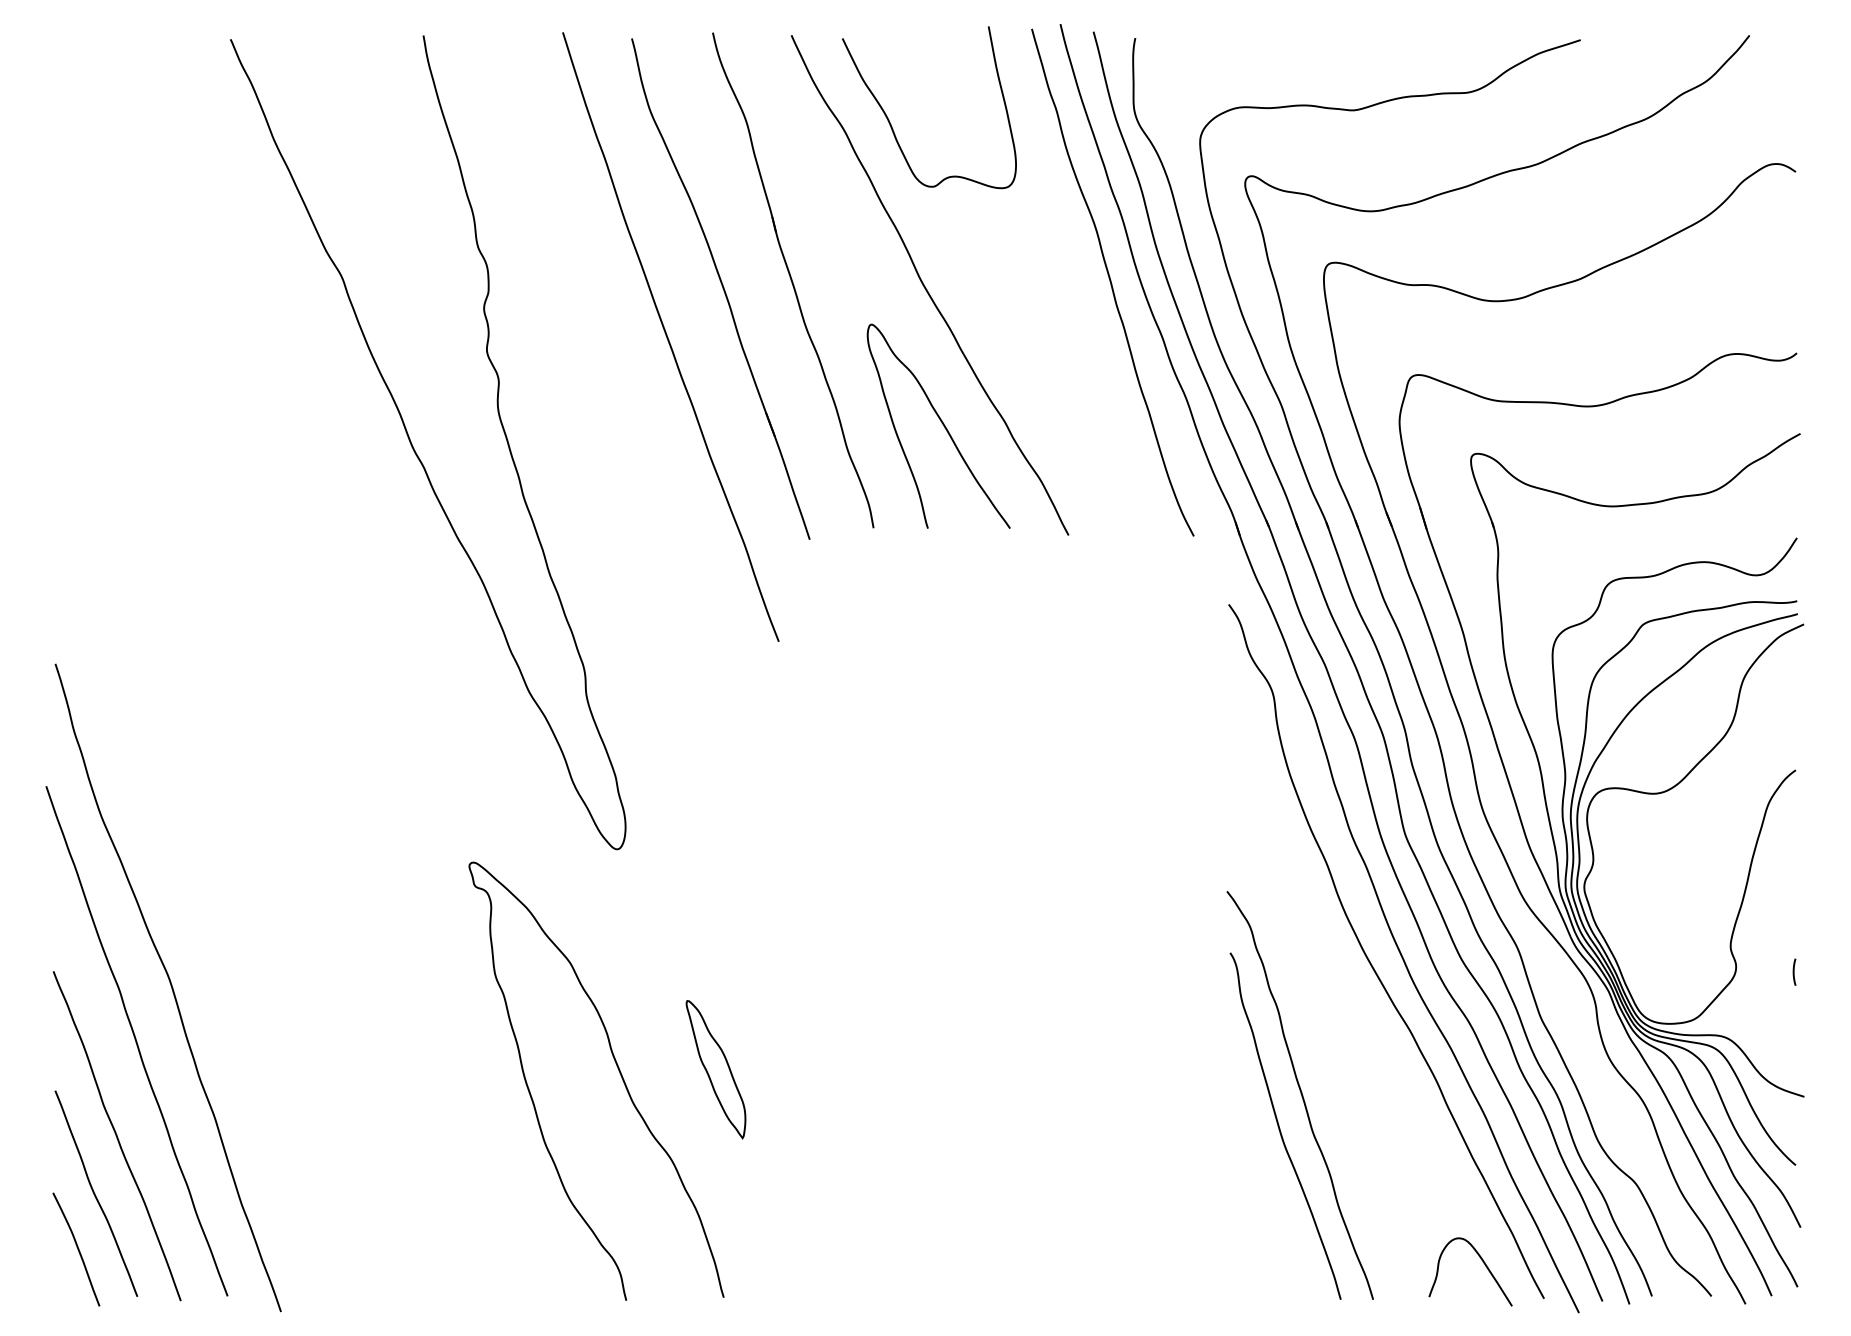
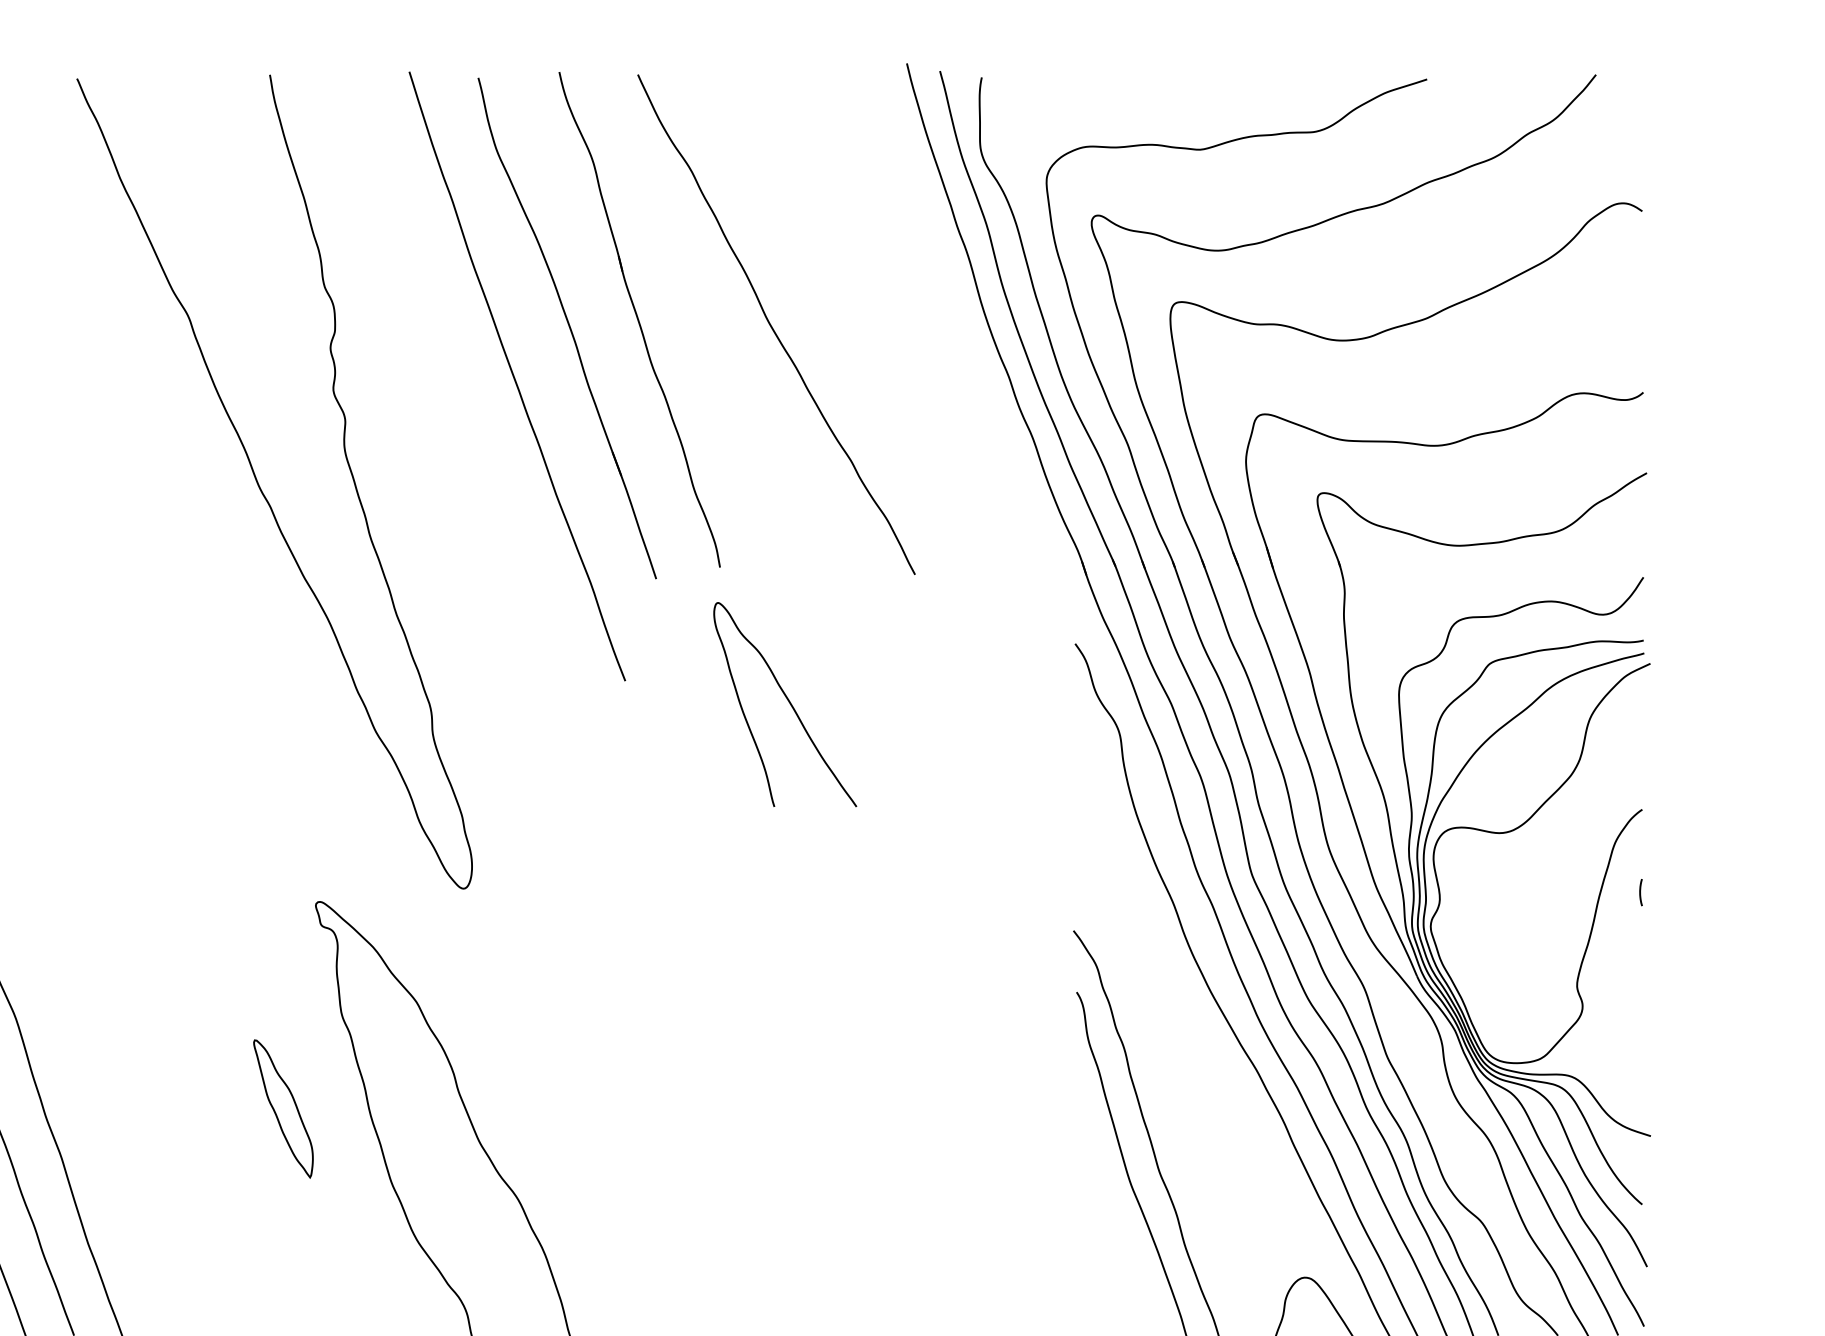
curve: (892, 126) -> (738, 165), removed
curve: (1111, 282) -> (957, 321), removed
curve: (941, 423) -> (787, 701), moved
curve: (1794, 971) -> (1640, 891), moved
part: (715, 1069) -> (282, 1108), moved

